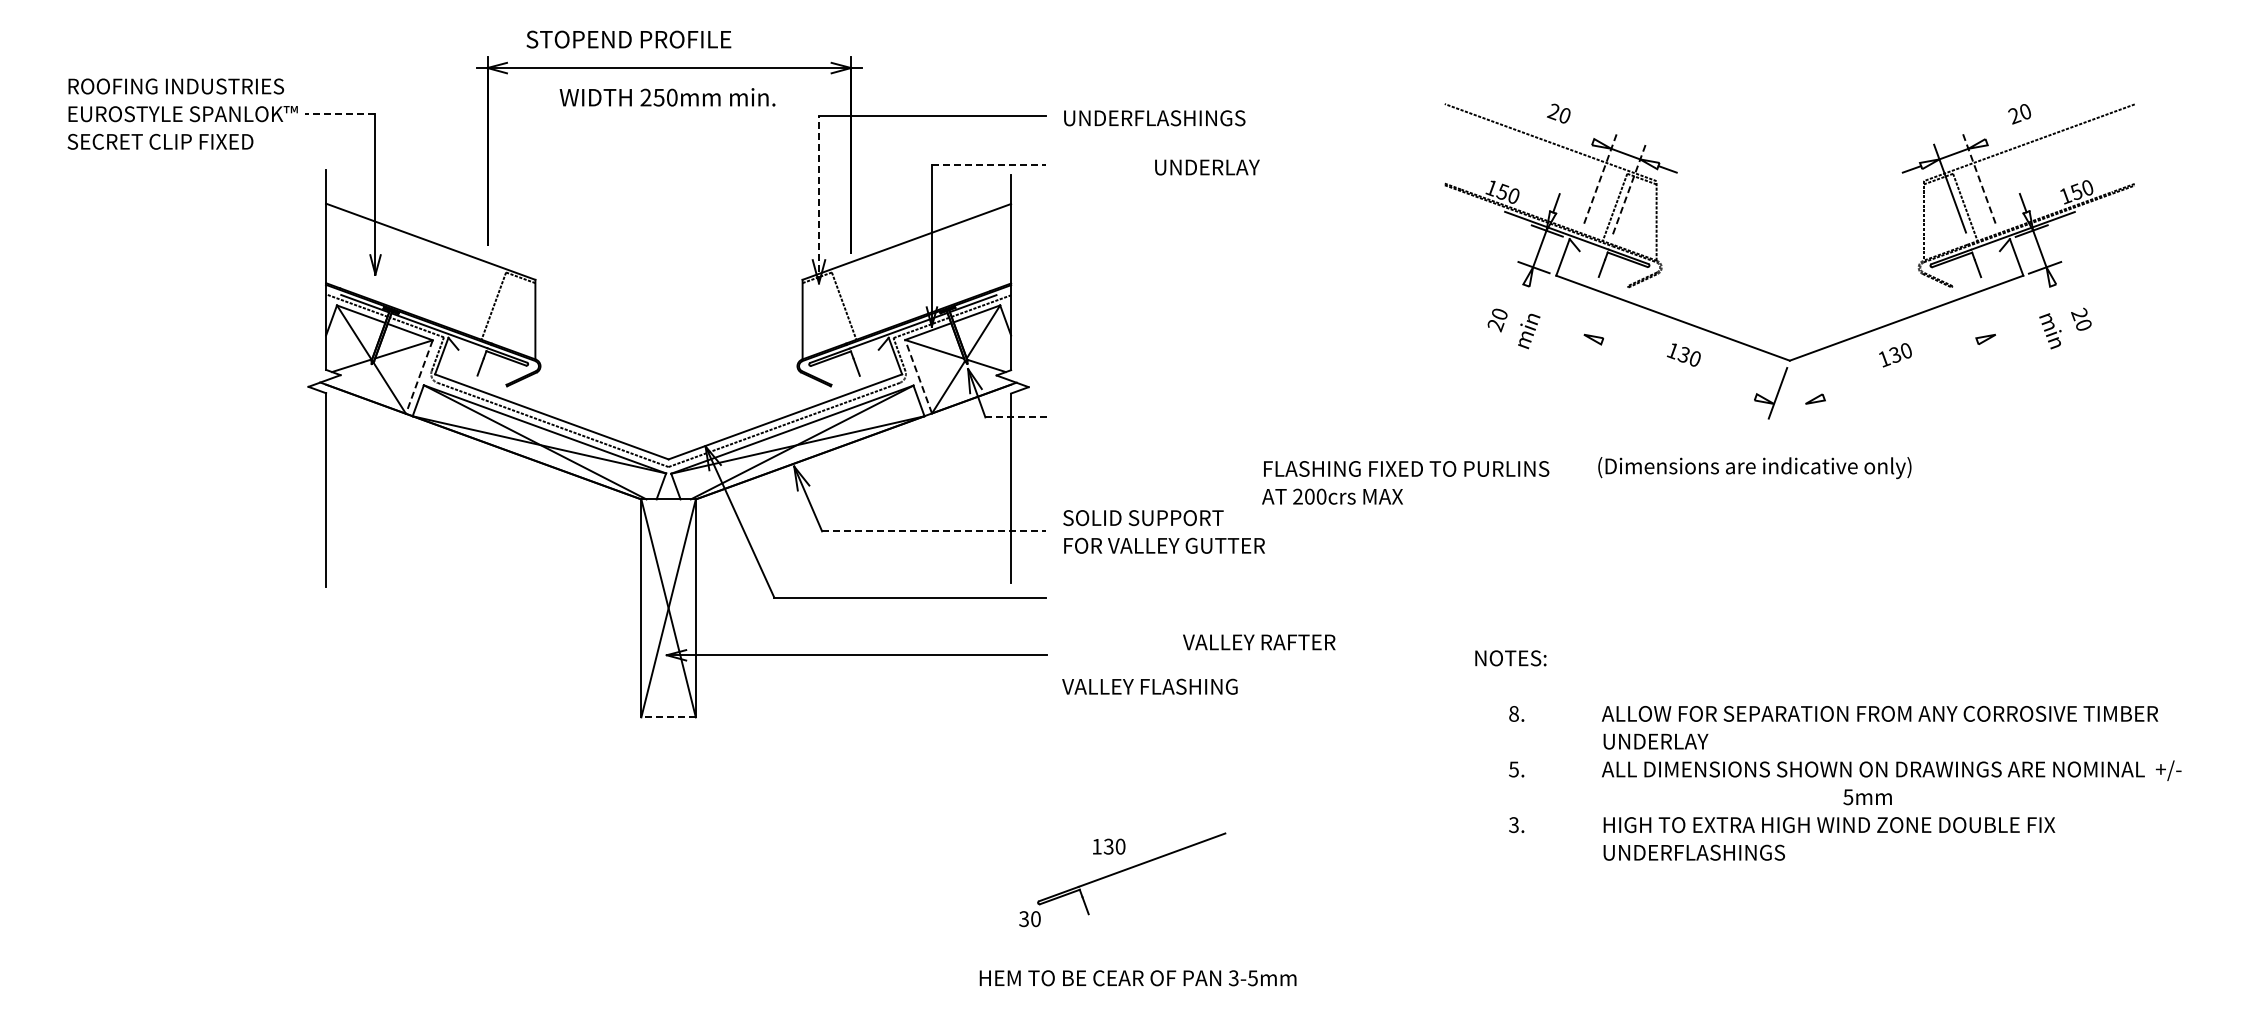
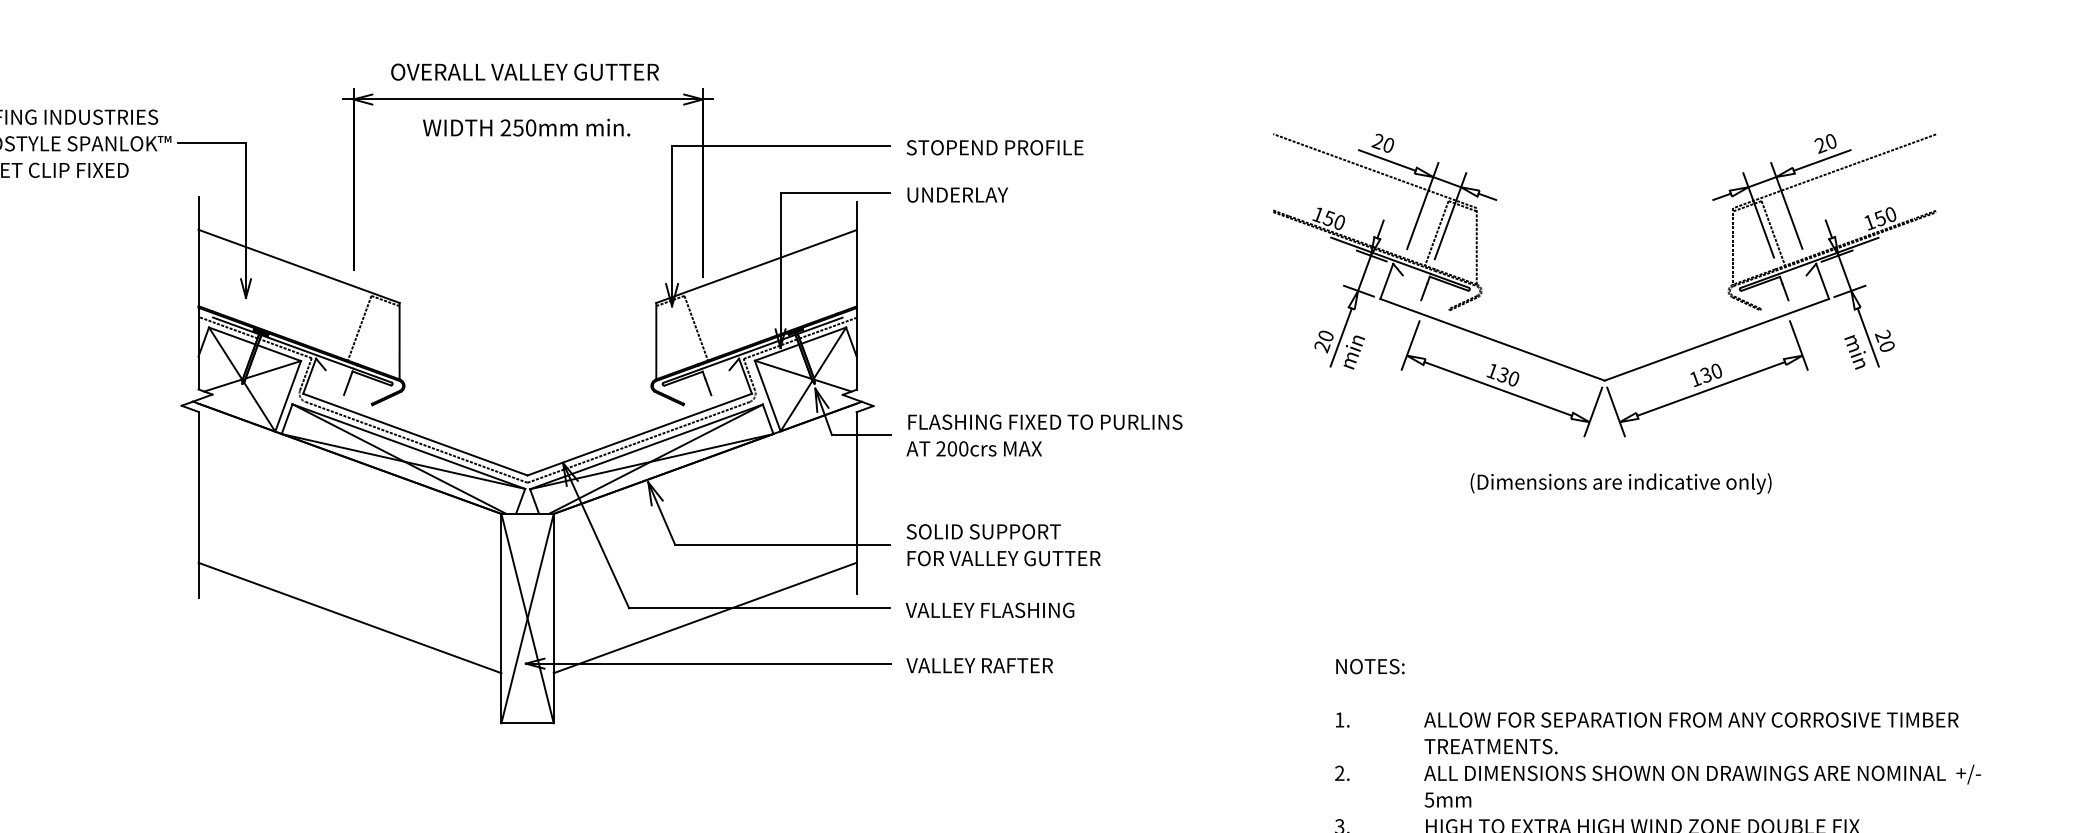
text: (665, 39) -> (524, 72), STOPEND PROFILE -> OVERALL VALLEY GUTTER
line: (339, 113) -> (211, 143), dashed -> solid
text: (1155, 118) -> (995, 147), UNDERFLASHINGS -> STOPEND PROFILE
line: (1563, 131) -> (1387, 160), added
line: (2015, 131) -> (1821, 160), added
line: (989, 165) -> (835, 193), dashed -> solid
text: (1207, 167) -> (957, 195), moved
line: (1600, 178) -> (1422, 205), dashed -> solid
line: (1979, 178) -> (1786, 205), dashed -> solid
line: (1629, 189) -> (1450, 216), dashed -> solid
line: (819, 199) -> (672, 225), dashed -> solid
line: (1515, 315) -> (1341, 337), added
line: (2064, 315) -> (1868, 337), added
line: (1587, 323) -> (1410, 344), added
line: (1991, 323) -> (1798, 344), added
line: (1678, 369) -> (1497, 389), added
line: (1900, 369) -> (1711, 389), added
line: (918, 376) -> (767, 395), dashed -> solid
line: (419, 377) -> (288, 396), dashed -> solid
line: (1801, 393) -> (1615, 412), added
line: (1016, 417) -> (861, 435), dashed -> solid
text: (1754, 468) -> (1620, 484), moved
text: (1405, 482) -> (1044, 435), moved
line: (934, 531) -> (783, 544), dashed -> solid
line: (483, 607) -> (349, 617), added
line: (853, 607) -> (705, 617), added
text: (1259, 642) -> (979, 665), moved
text: (1510, 658) -> (1370, 666), moved
text: (1149, 686) -> (989, 610), moved
text: (1513, 713) -> (1339, 719), 8. -> 1.
line: (668, 717) -> (527, 723), dashed -> solid
text: (1671, 741) -> (1491, 746), UNDERLAY -> TREATMENTS.
text: (1513, 769) -> (1339, 773), 5. -> 2.
text: (1867, 797) -> (1447, 800), moved

